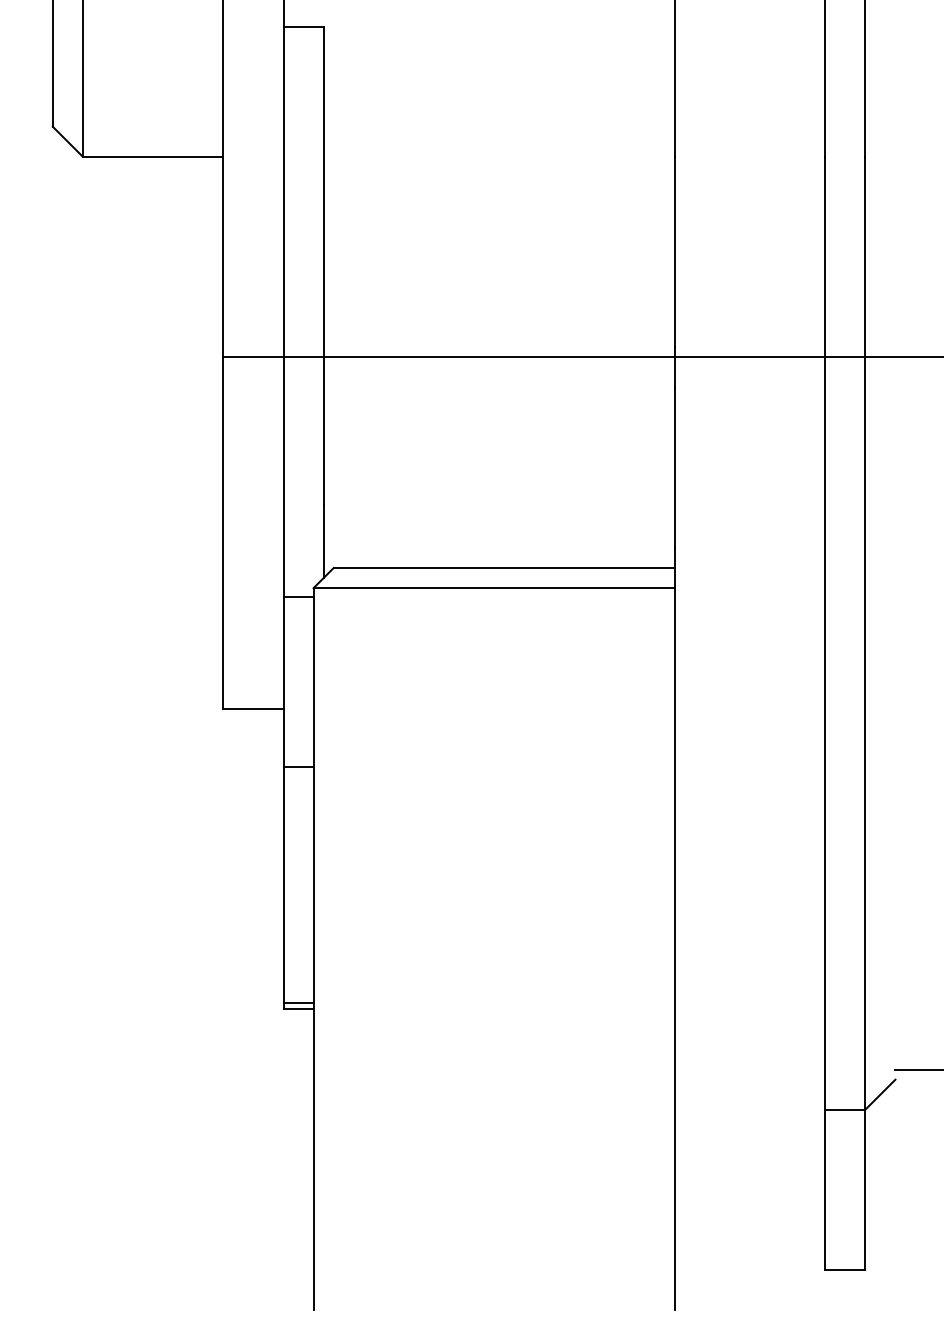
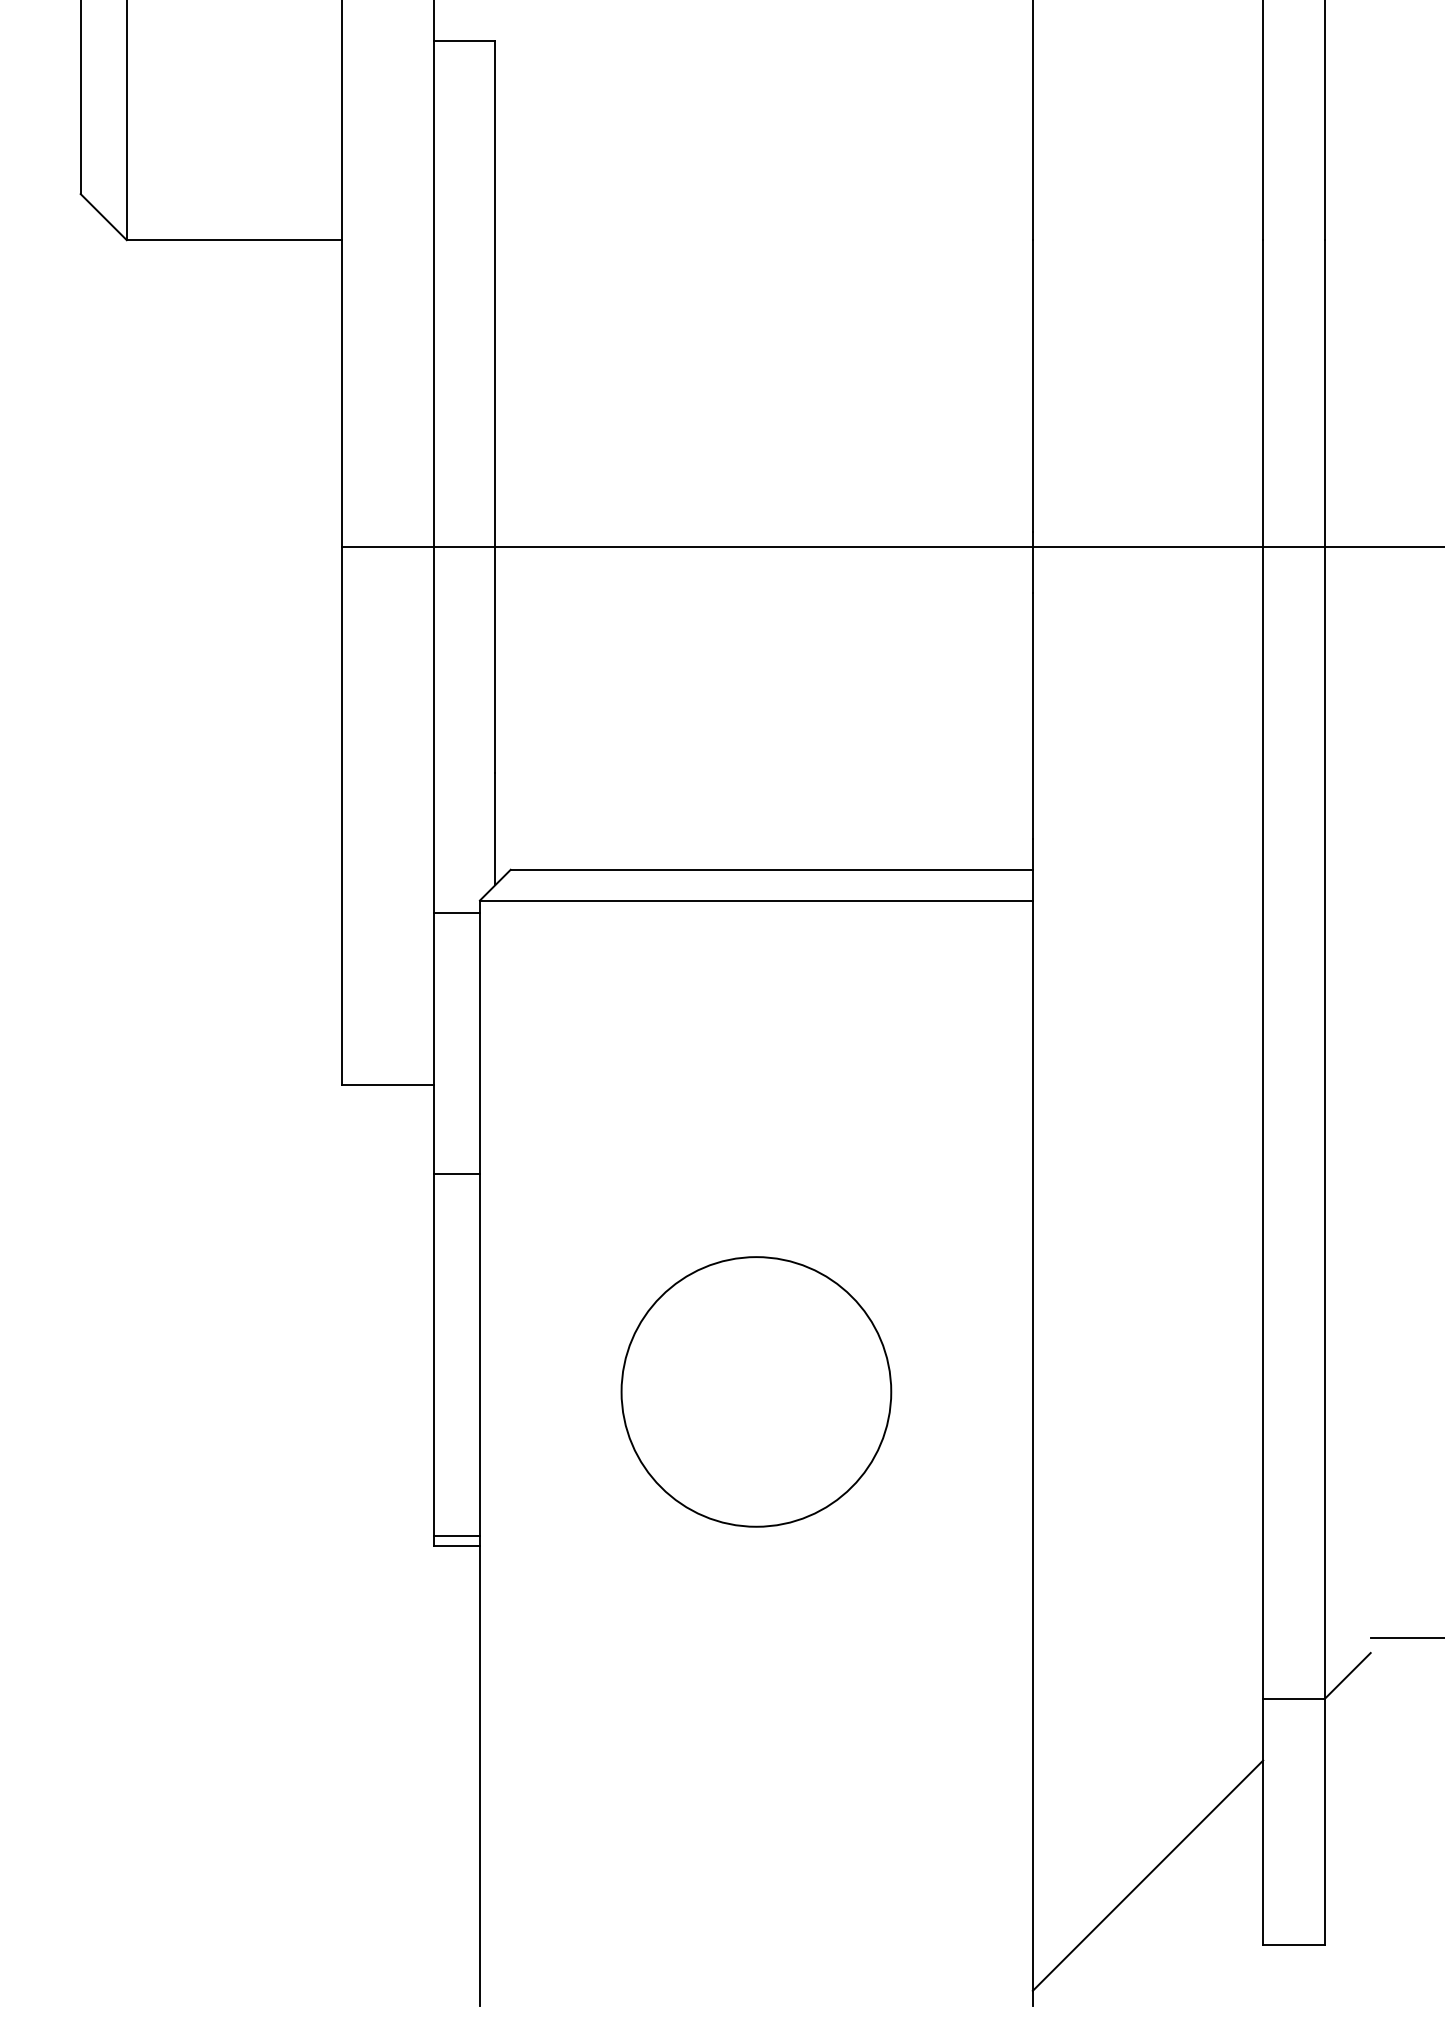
circle: (494, 909) -> (756, 1392), added
line: (749, 1224) -> (1147, 1874), added

